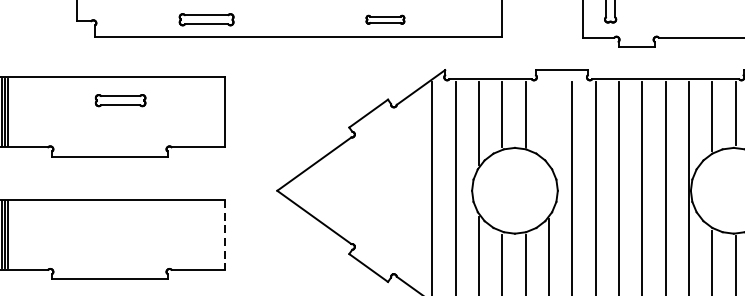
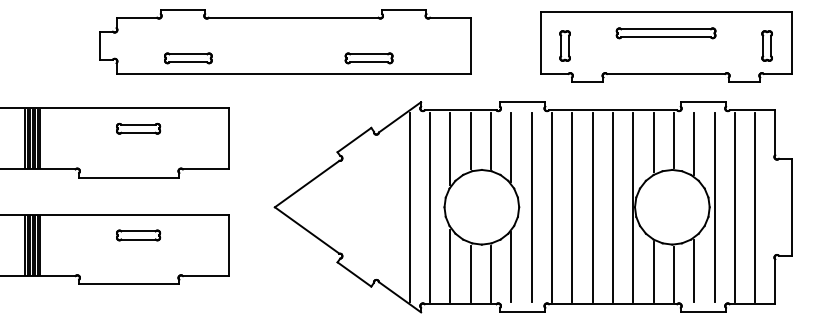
part: (206, 19) -> (188, 58), moved
part: (384, 19) -> (368, 58), size x1.43
line: (549, 122) -> (511, 147), added
part: (120, 223) -> (138, 235), added
line: (225, 235) -> (229, 246), dashed -> solid

